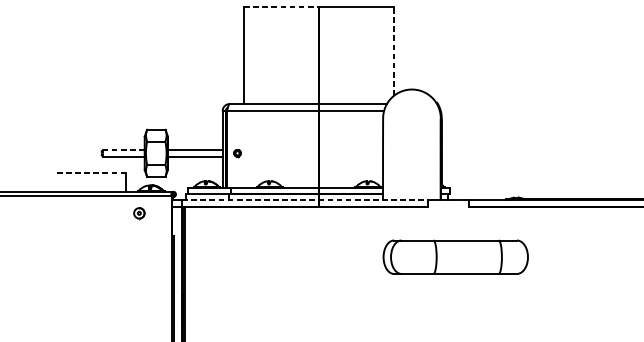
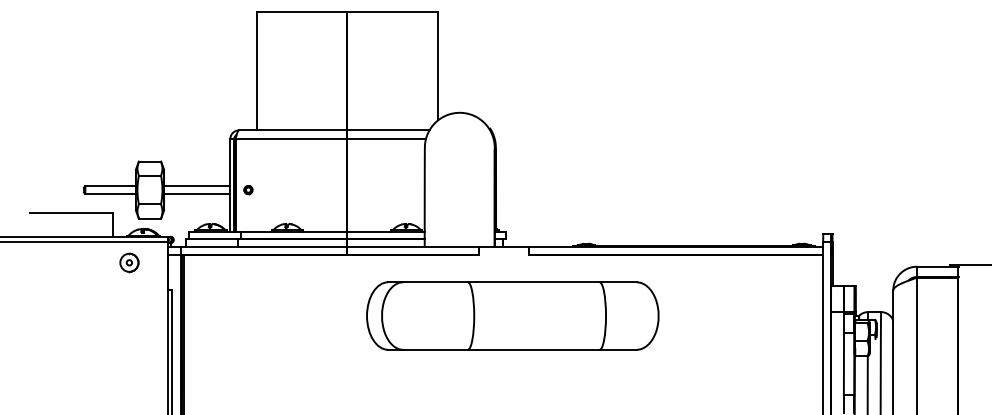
line: (282, 6) -> (302, 12), dashed -> solid
line: (394, 51) -> (438, 66), dashed -> solid
line: (123, 150) -> (110, 186), dashed -> solid
line: (91, 172) -> (71, 213), dashed -> solid
line: (305, 200) -> (330, 247), dashed -> solid
part: (139, 213) -> (129, 262), size x1.43
part: (455, 256) -> (512, 315), size x1.67

